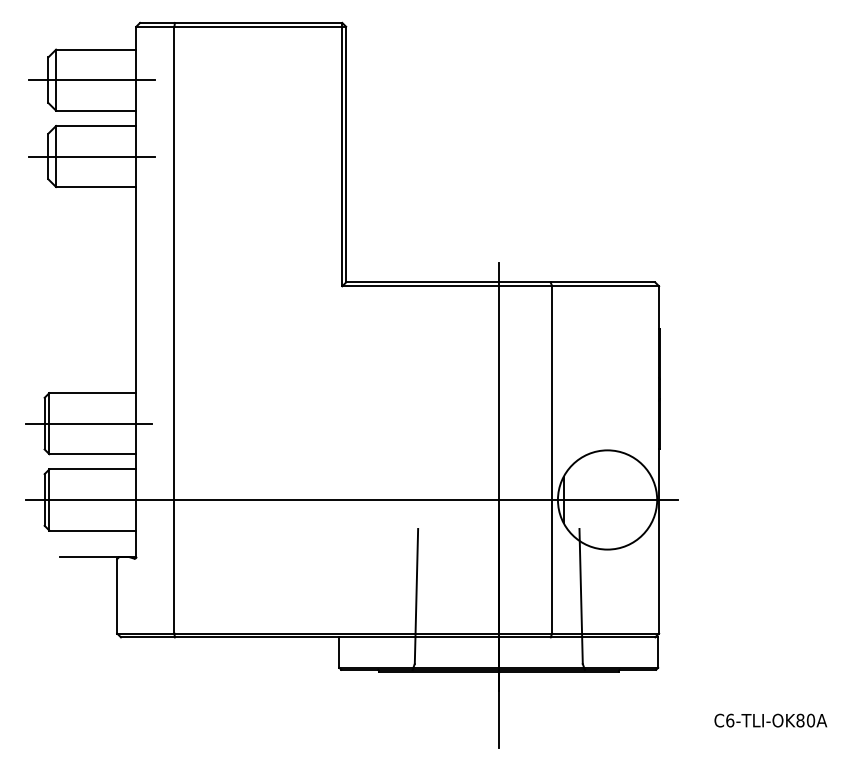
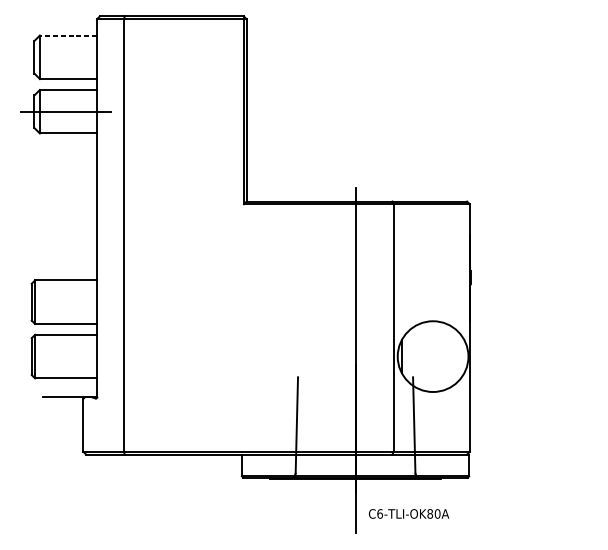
line: (95, 49) -> (67, 35), solid -> dashed
line: (92, 80) -> (65, 57), removed
line: (88, 423) -> (63, 302), removed
line: (351, 499) -> (250, 356), removed
text: (770, 720) -> (408, 513), moved

